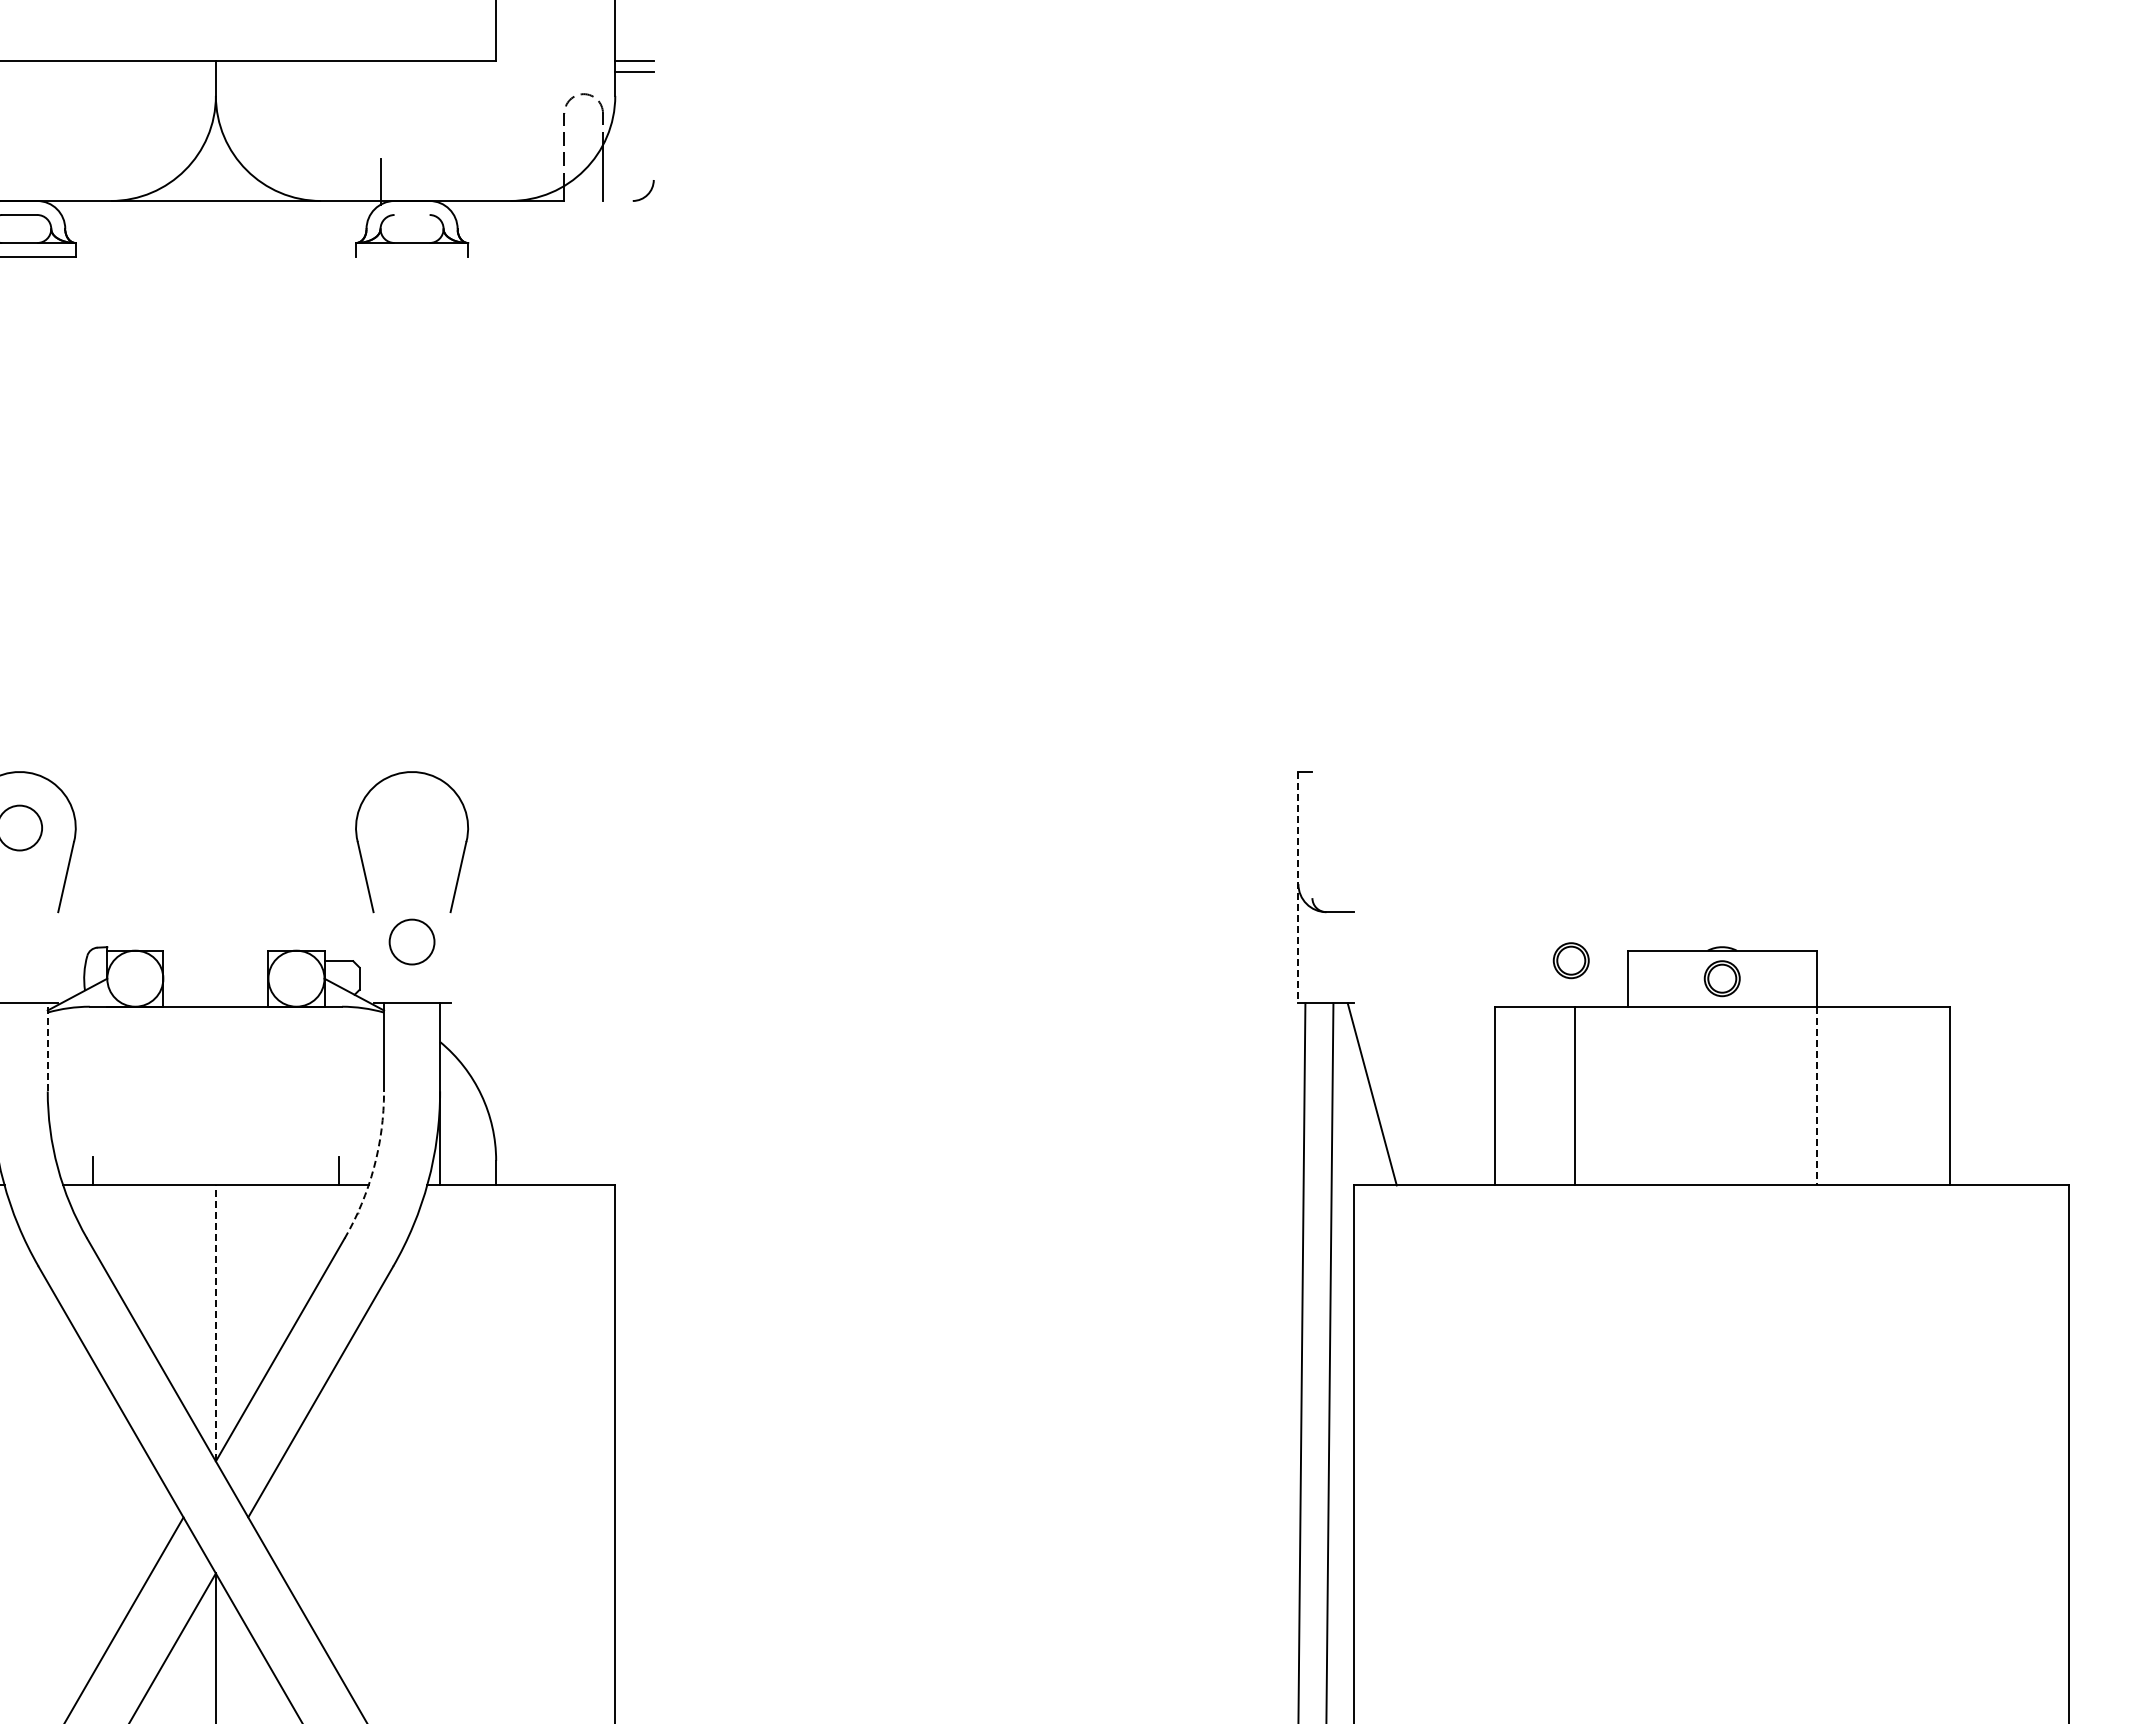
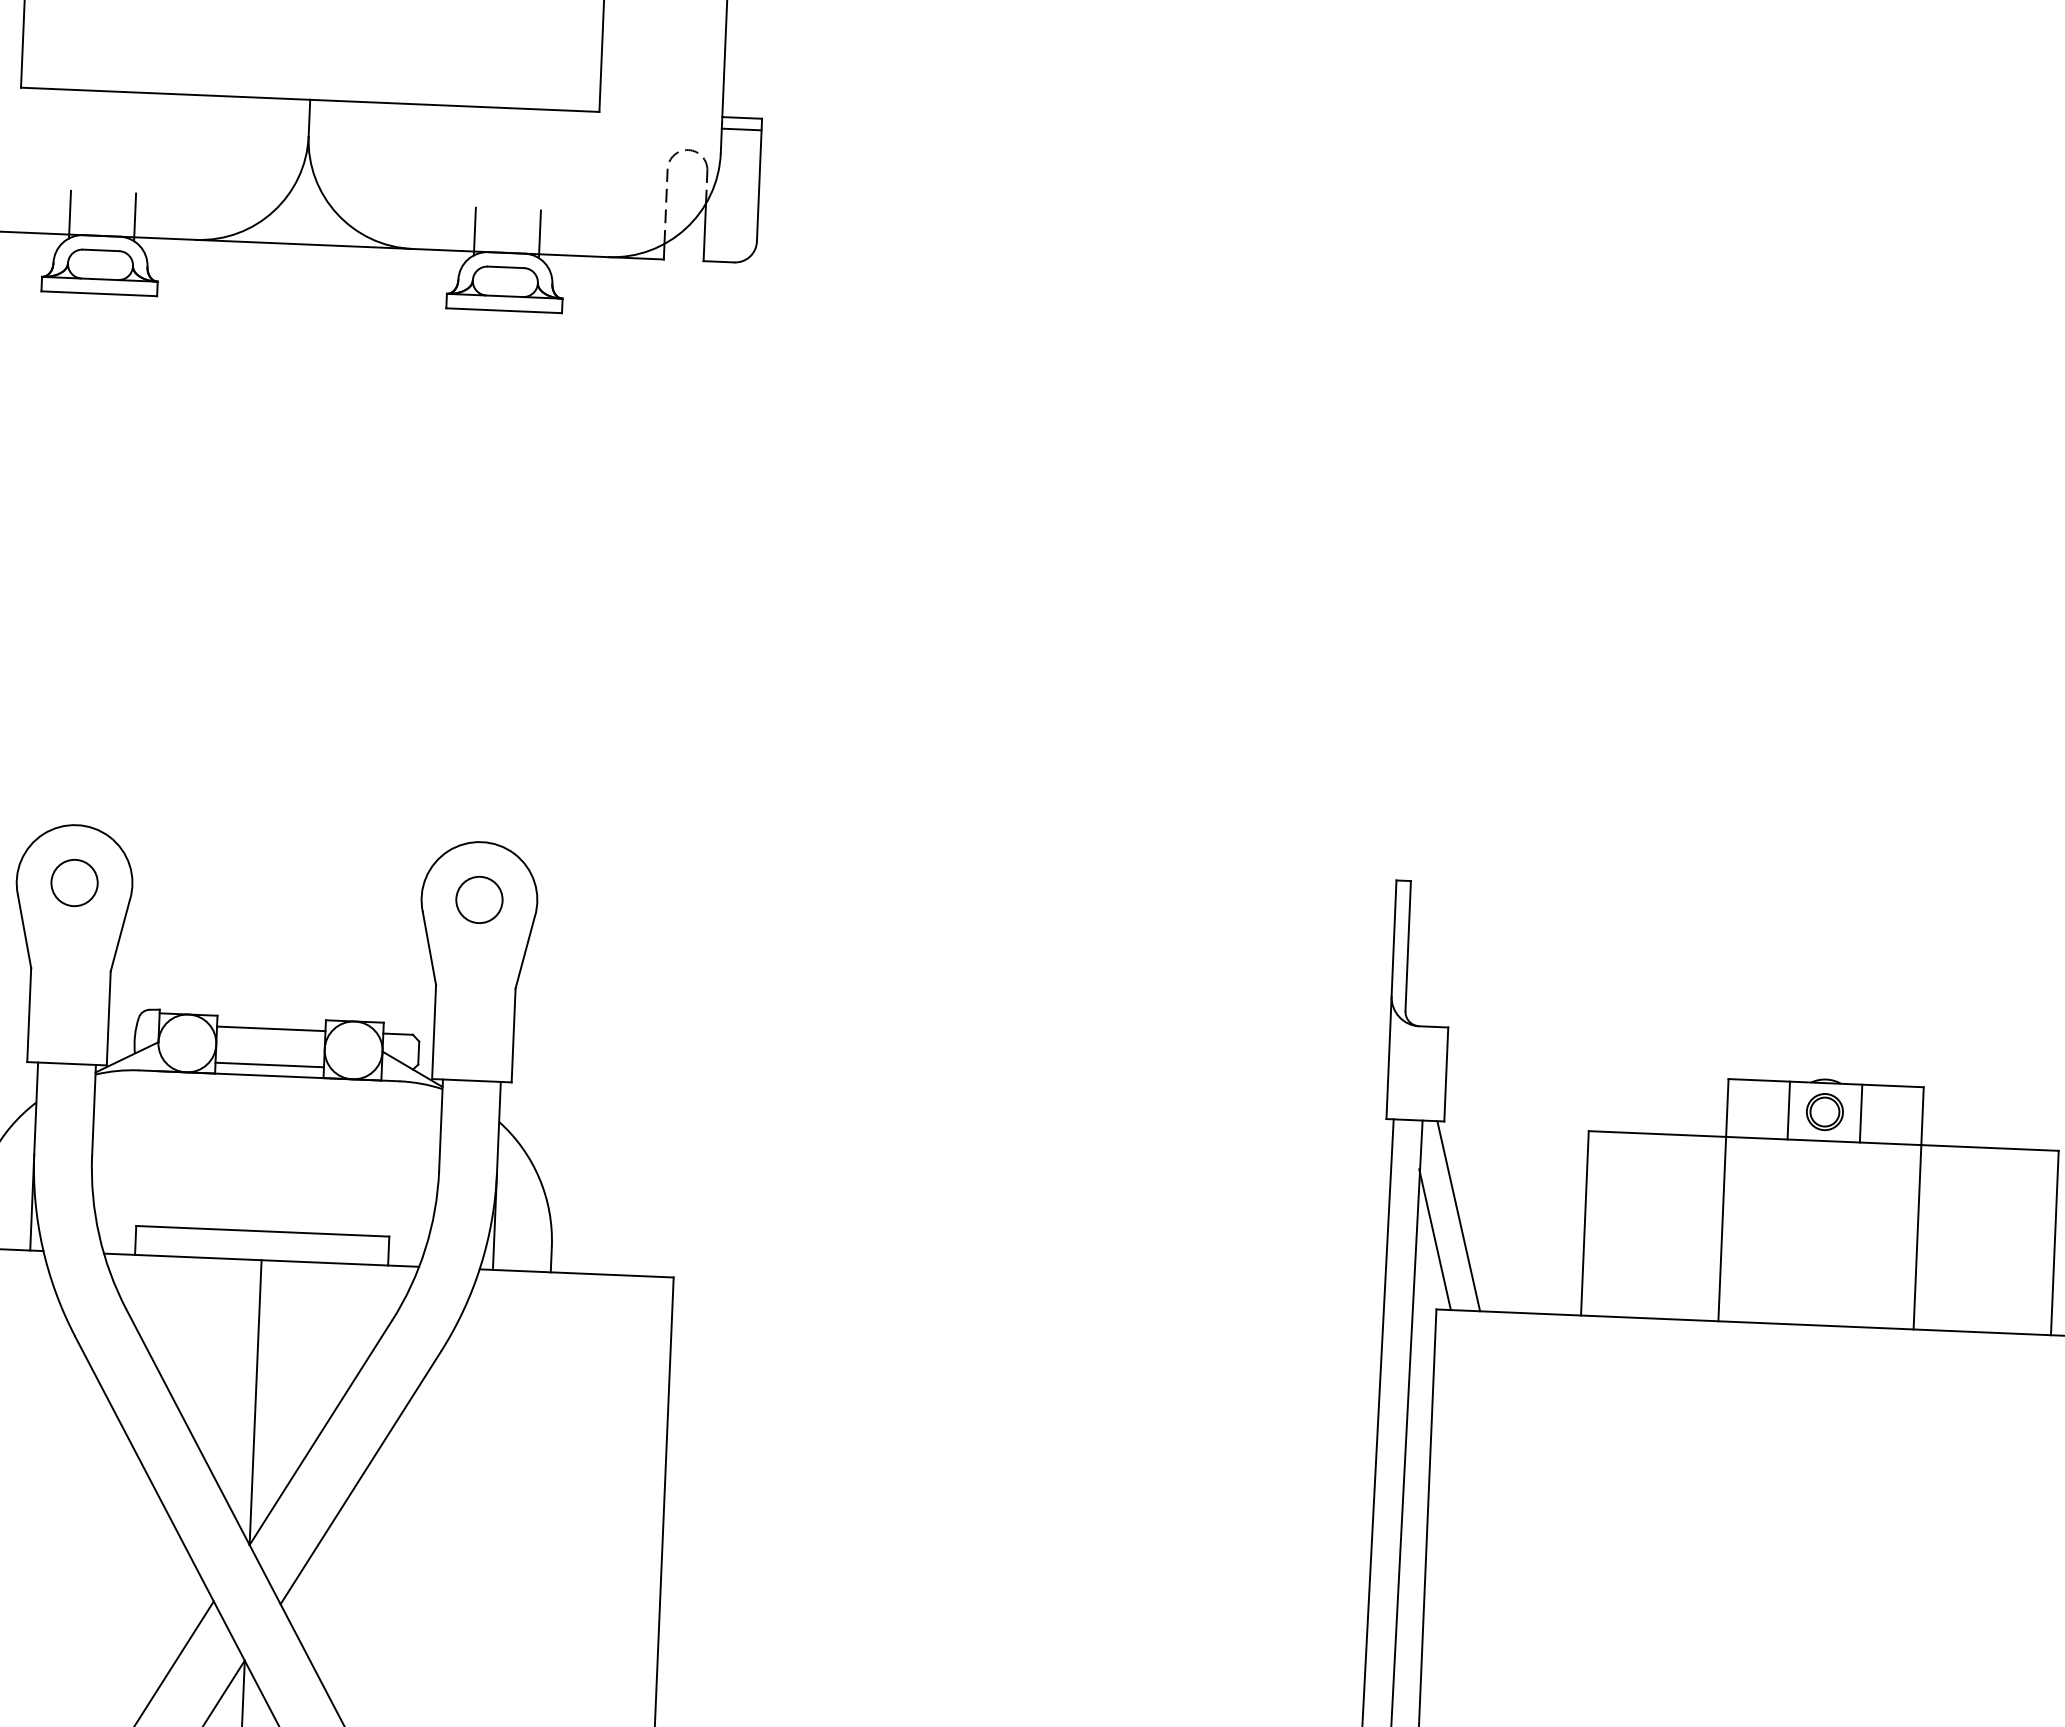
line: (653, 119) -> (759, 179), added
line: (51, 181) -> (135, 217), added
line: (443, 181) -> (539, 234), added
line: (617, 201) -> (718, 262), added
line: (411, 215) -> (505, 267), added
line: (412, 257) -> (504, 311), added
line: (1312, 835) -> (1408, 946), added
line: (1298, 887) -> (1391, 999), dashed -> solid
circle: (411, 941) -> (478, 899), moved
line: (58, 957) -> (109, 1018), added
line: (373, 957) -> (434, 1031), added
line: (450, 957) -> (513, 1035), added
line: (1354, 957) -> (1446, 1074), added
part: (1570, 960) -> (1669, 1086), removed
line: (215, 961) -> (270, 1029), added
line: (1687, 978) -> (1789, 1110), added
line: (1757, 978) -> (1861, 1113), added
line: (215, 996) -> (269, 1065), added
line: (47, 1046) -> (93, 1109), dashed -> solid
line: (1574, 1095) -> (1722, 1228), moved
line: (1816, 1096) -> (1917, 1237), dashed -> solid
line: (1350, 1117) -> (1435, 1239), added
line: (215, 1157) -> (262, 1231), added
arc: (374, 1167) -> (425, 1248), dashed -> solid
line: (215, 1323) -> (255, 1402), dashed -> solid

